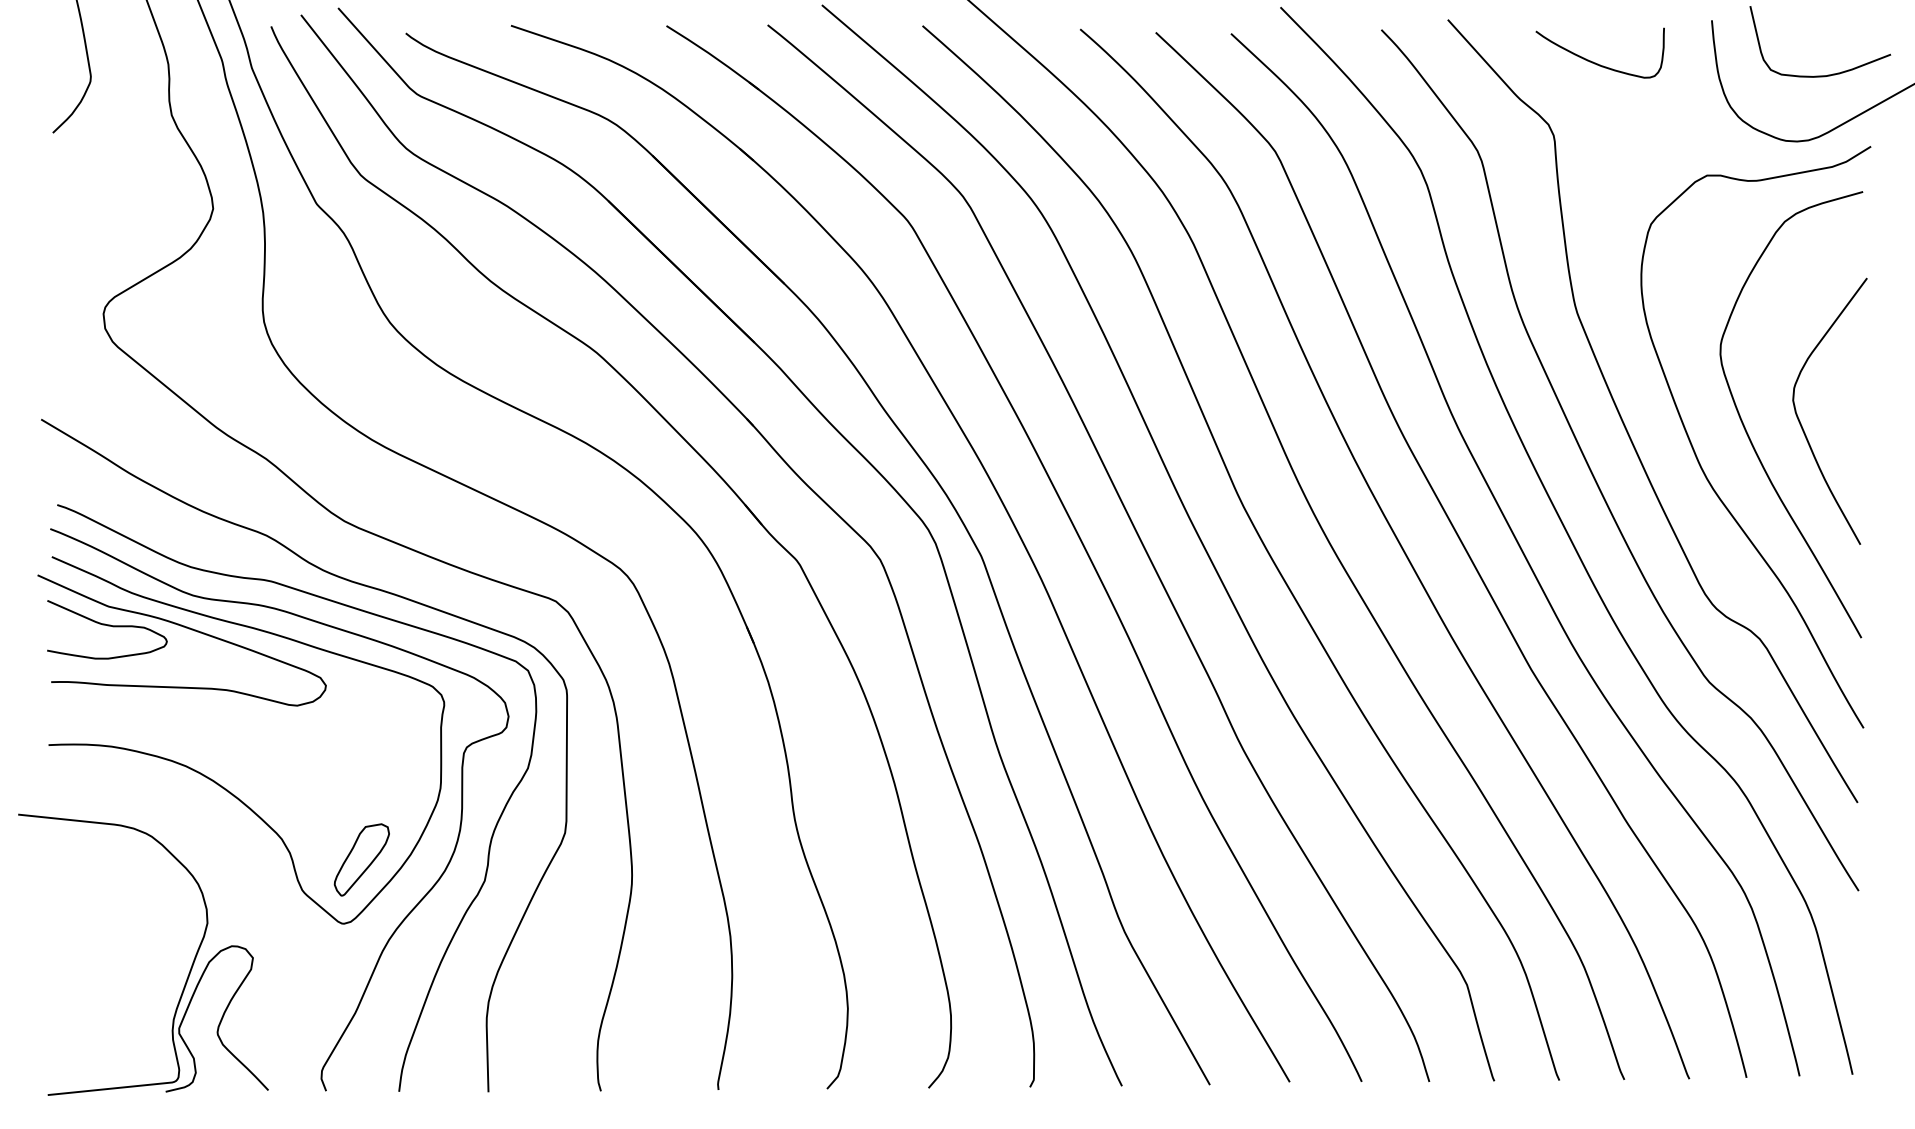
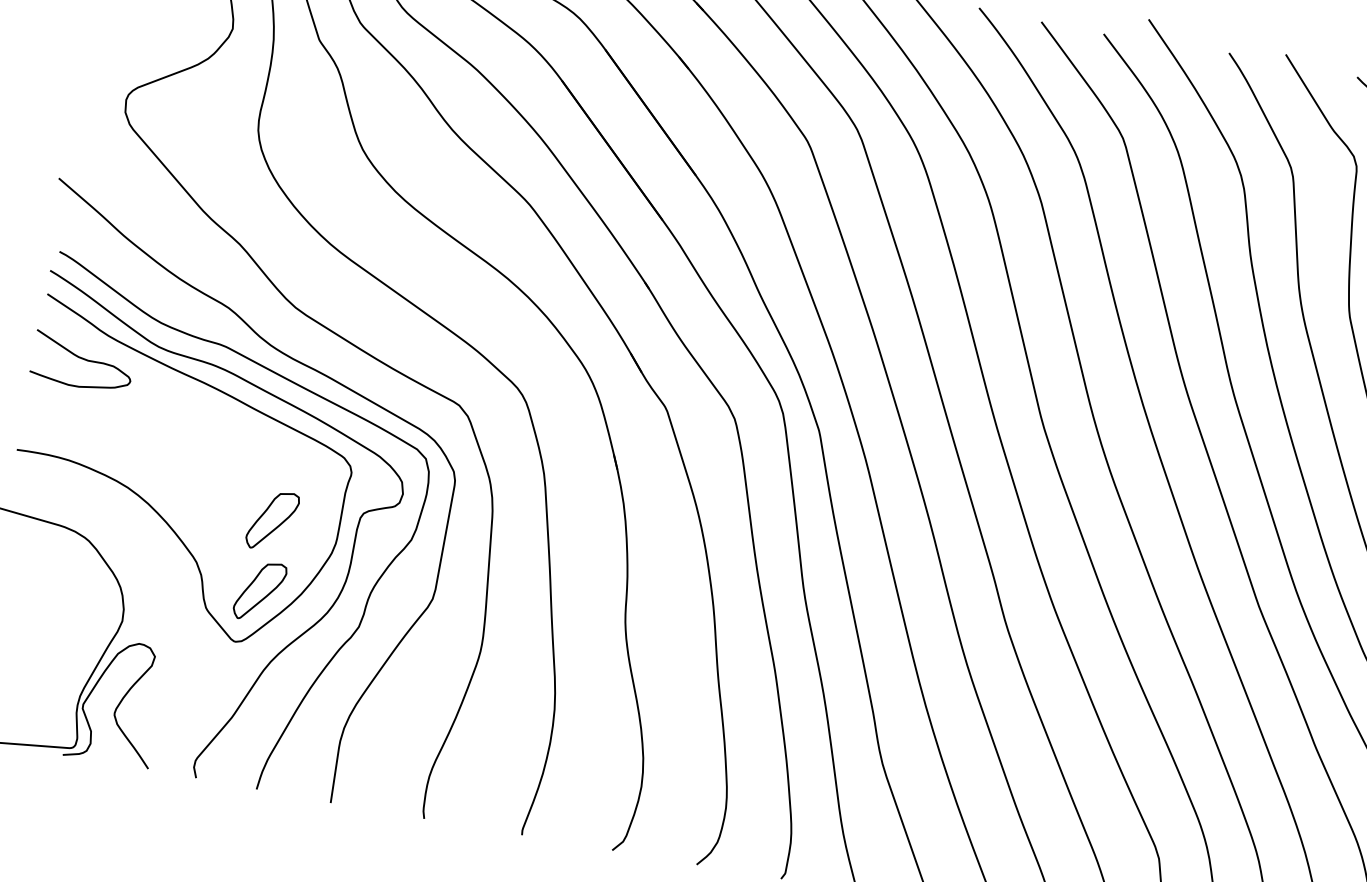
curve: (186, 628) -> (148, 373), removed
part: (361, 774) -> (272, 520), added

